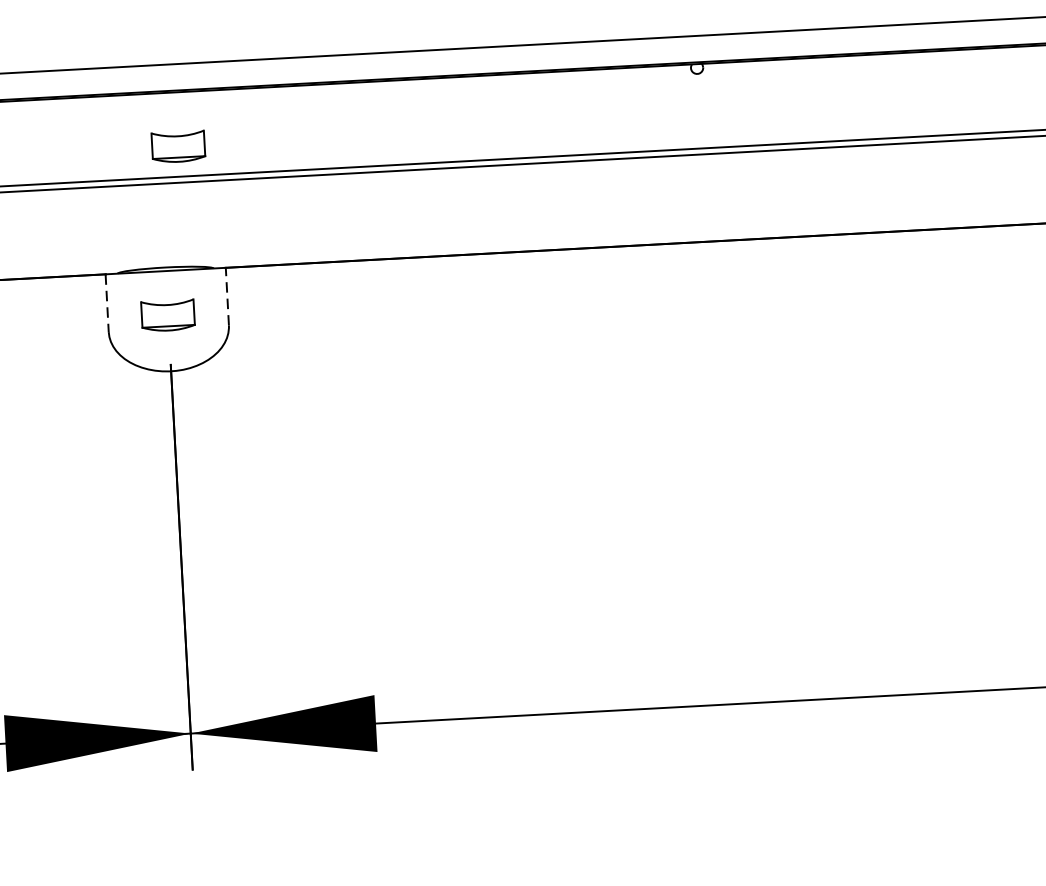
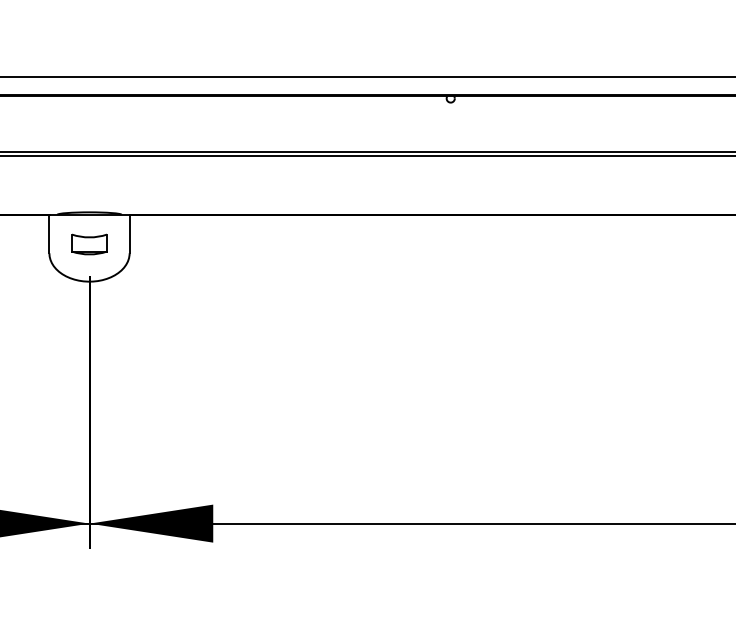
part: (178, 146) -> (102, 132), removed
line: (227, 295) -> (129, 233), dashed -> solid
line: (107, 303) -> (49, 234), dashed -> solid

